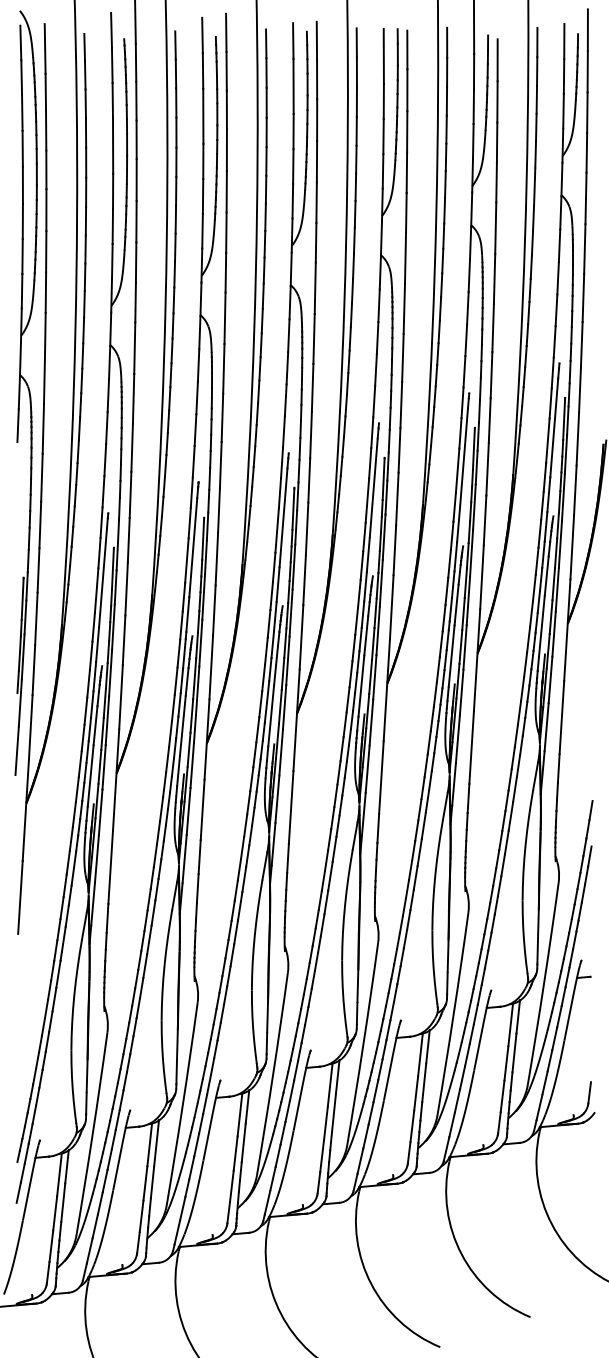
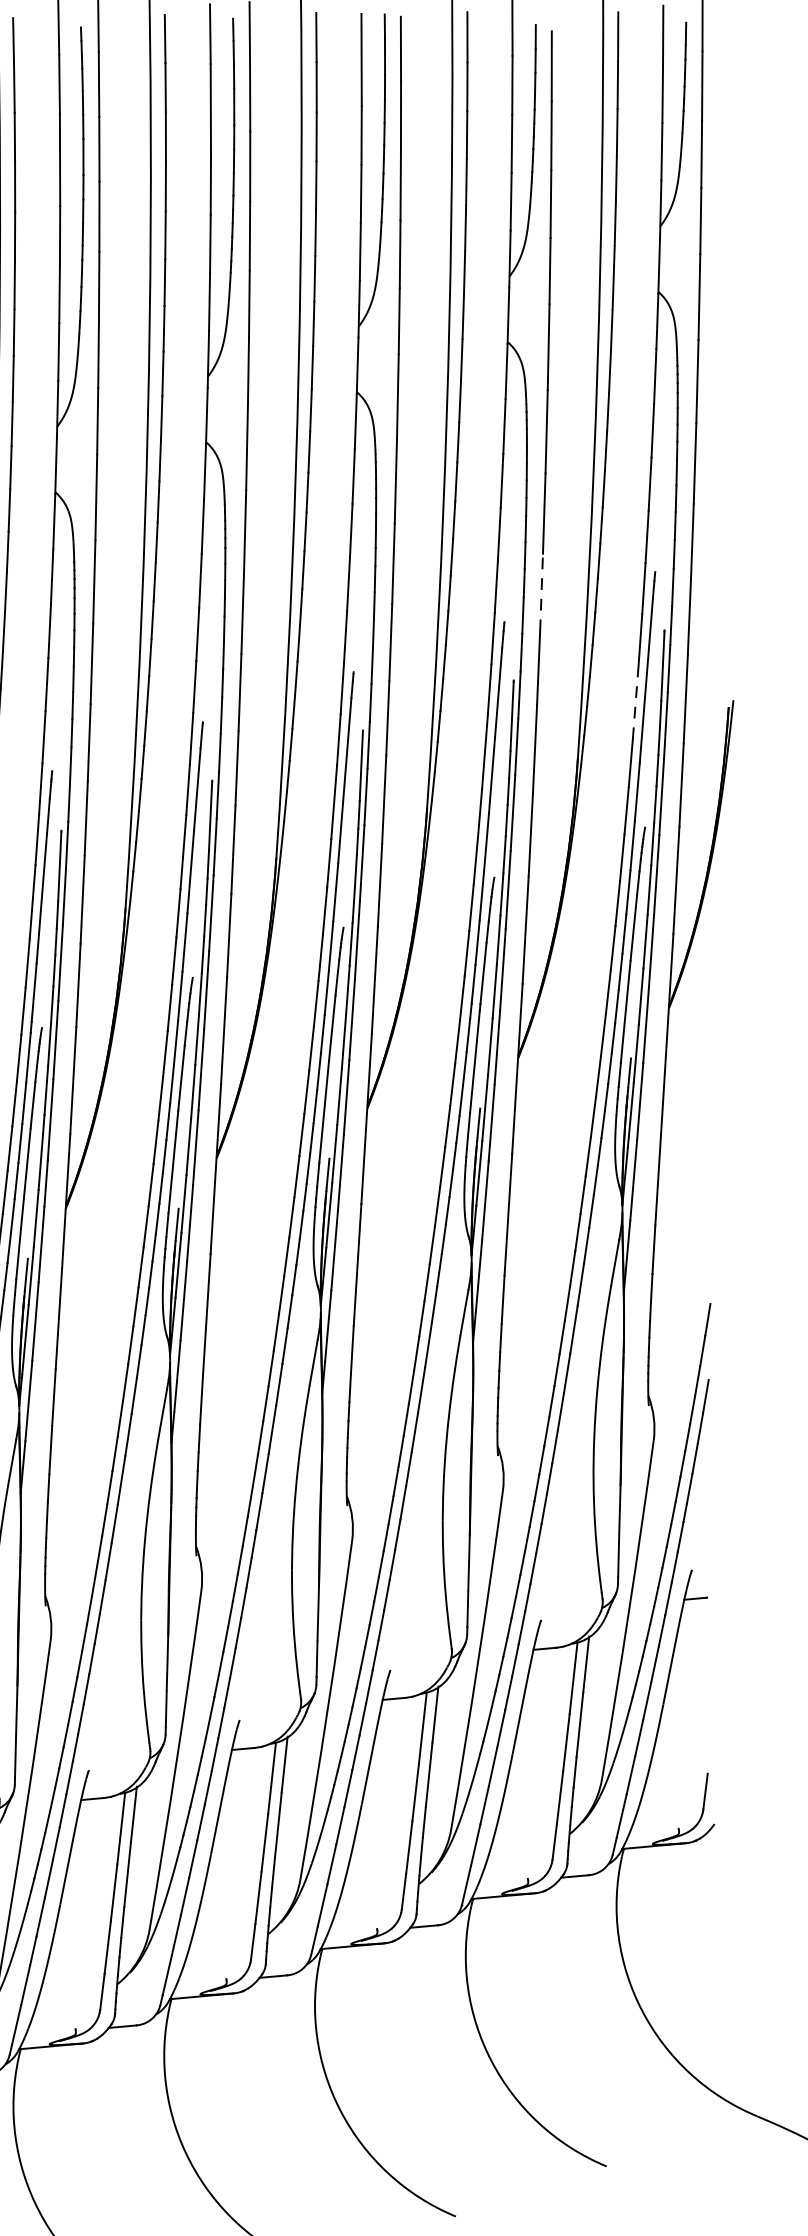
line: (491, 374) -> (541, 591), solid -> dashed
line: (547, 440) -> (635, 701), solid -> dashed

